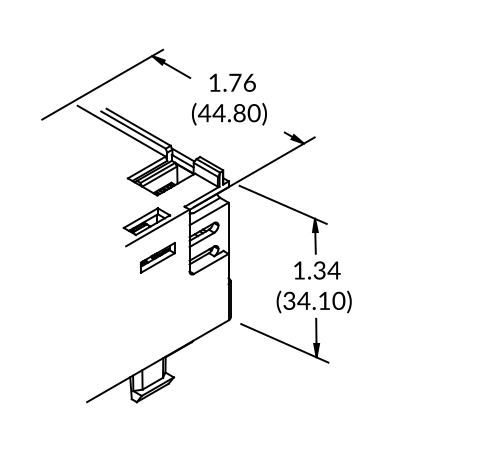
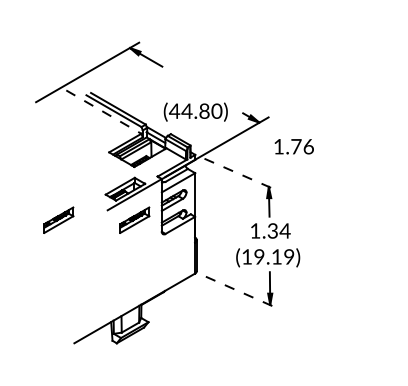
text: (232, 82) -> (294, 146), moved
text: (229, 114) -> (195, 112), moved
line: (121, 131) -> (103, 112), solid -> dashed
line: (283, 204) -> (241, 174), solid -> dashed
part: (68, 257) -> (58, 219), added
text: (314, 300) -> (268, 256), (34.10) -> (19.19)
line: (284, 343) -> (242, 293), solid -> dashed

